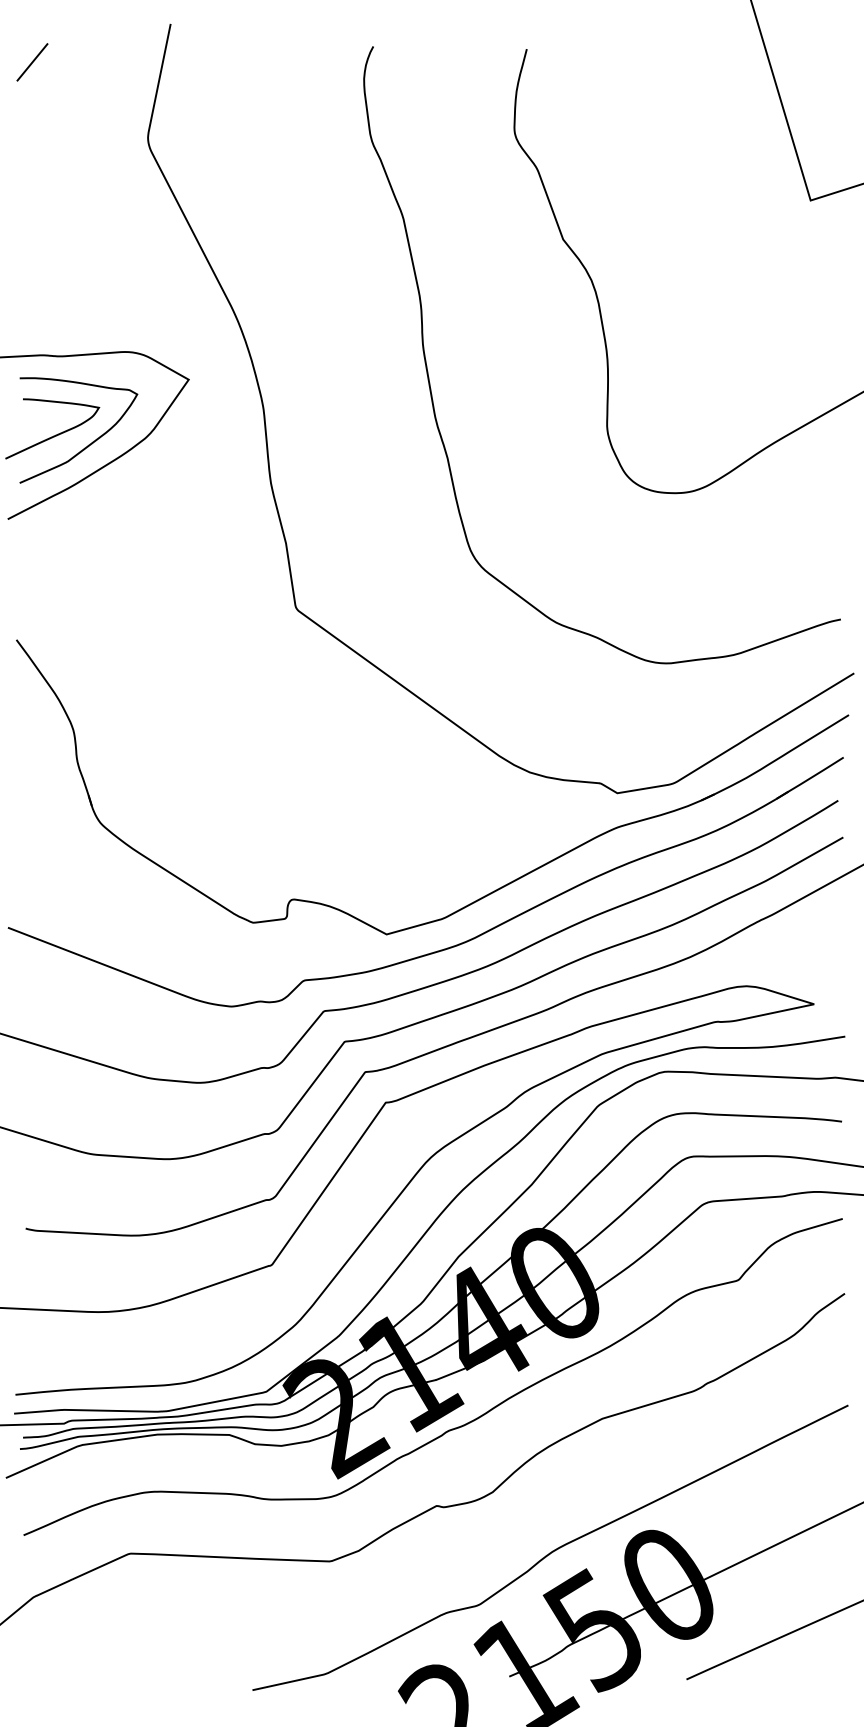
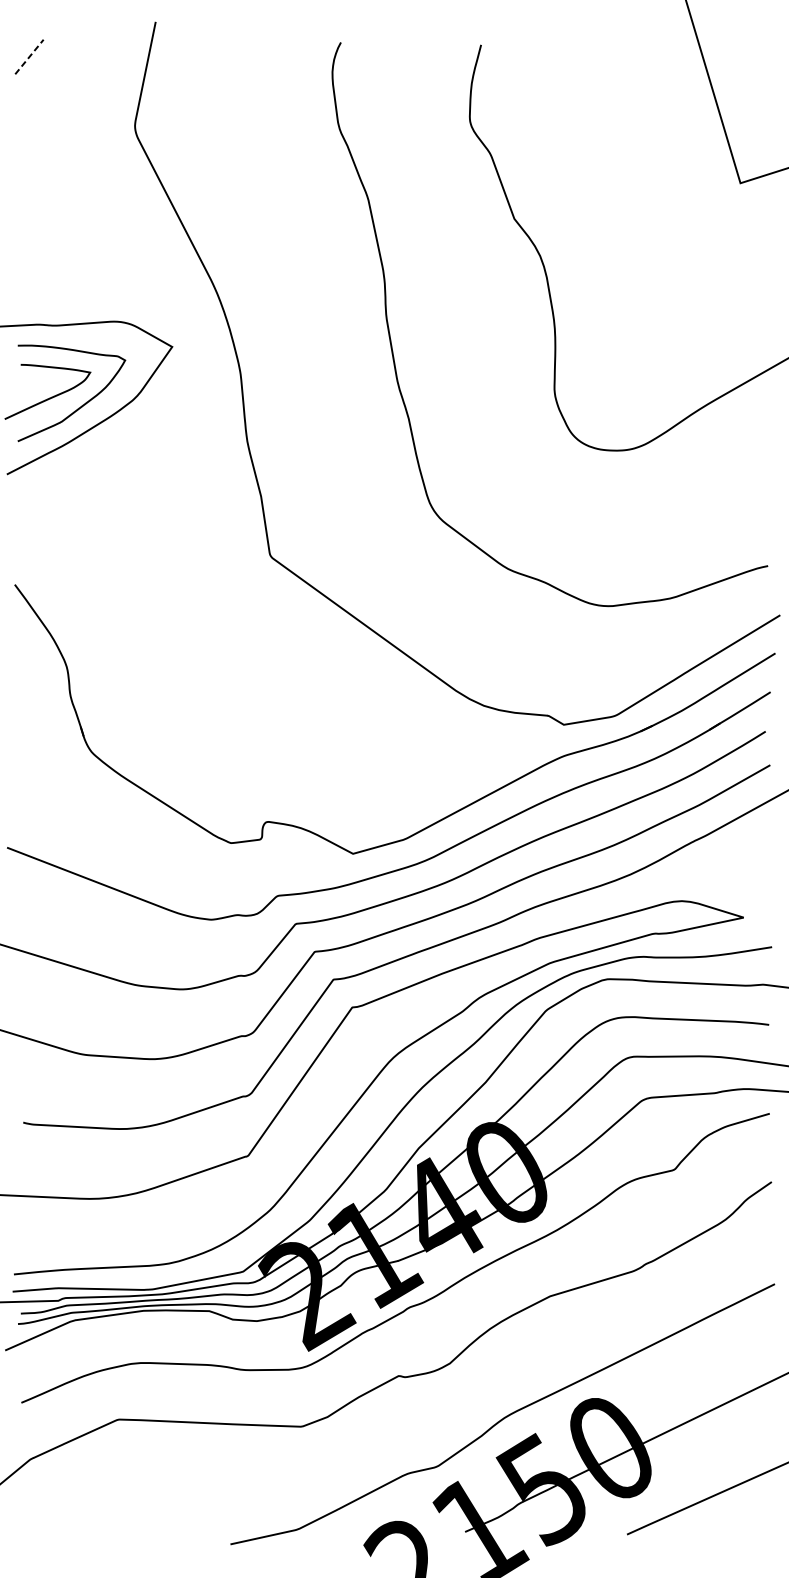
line: (32, 61) -> (29, 56), solid -> dashed

